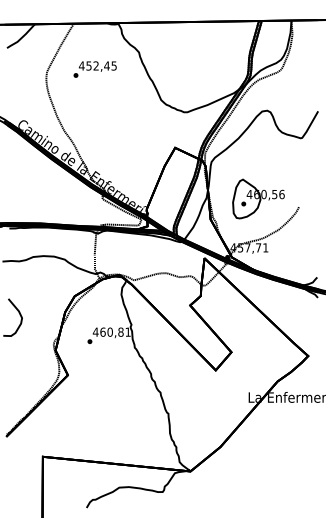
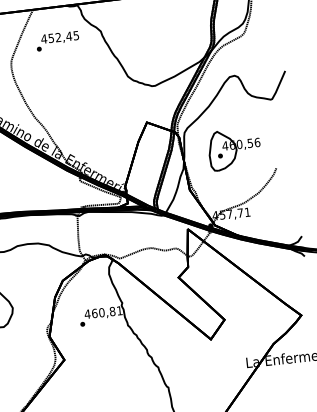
text: (94, 69) -> (57, 41), moved
part: (258, 198) -> (234, 148), moved

